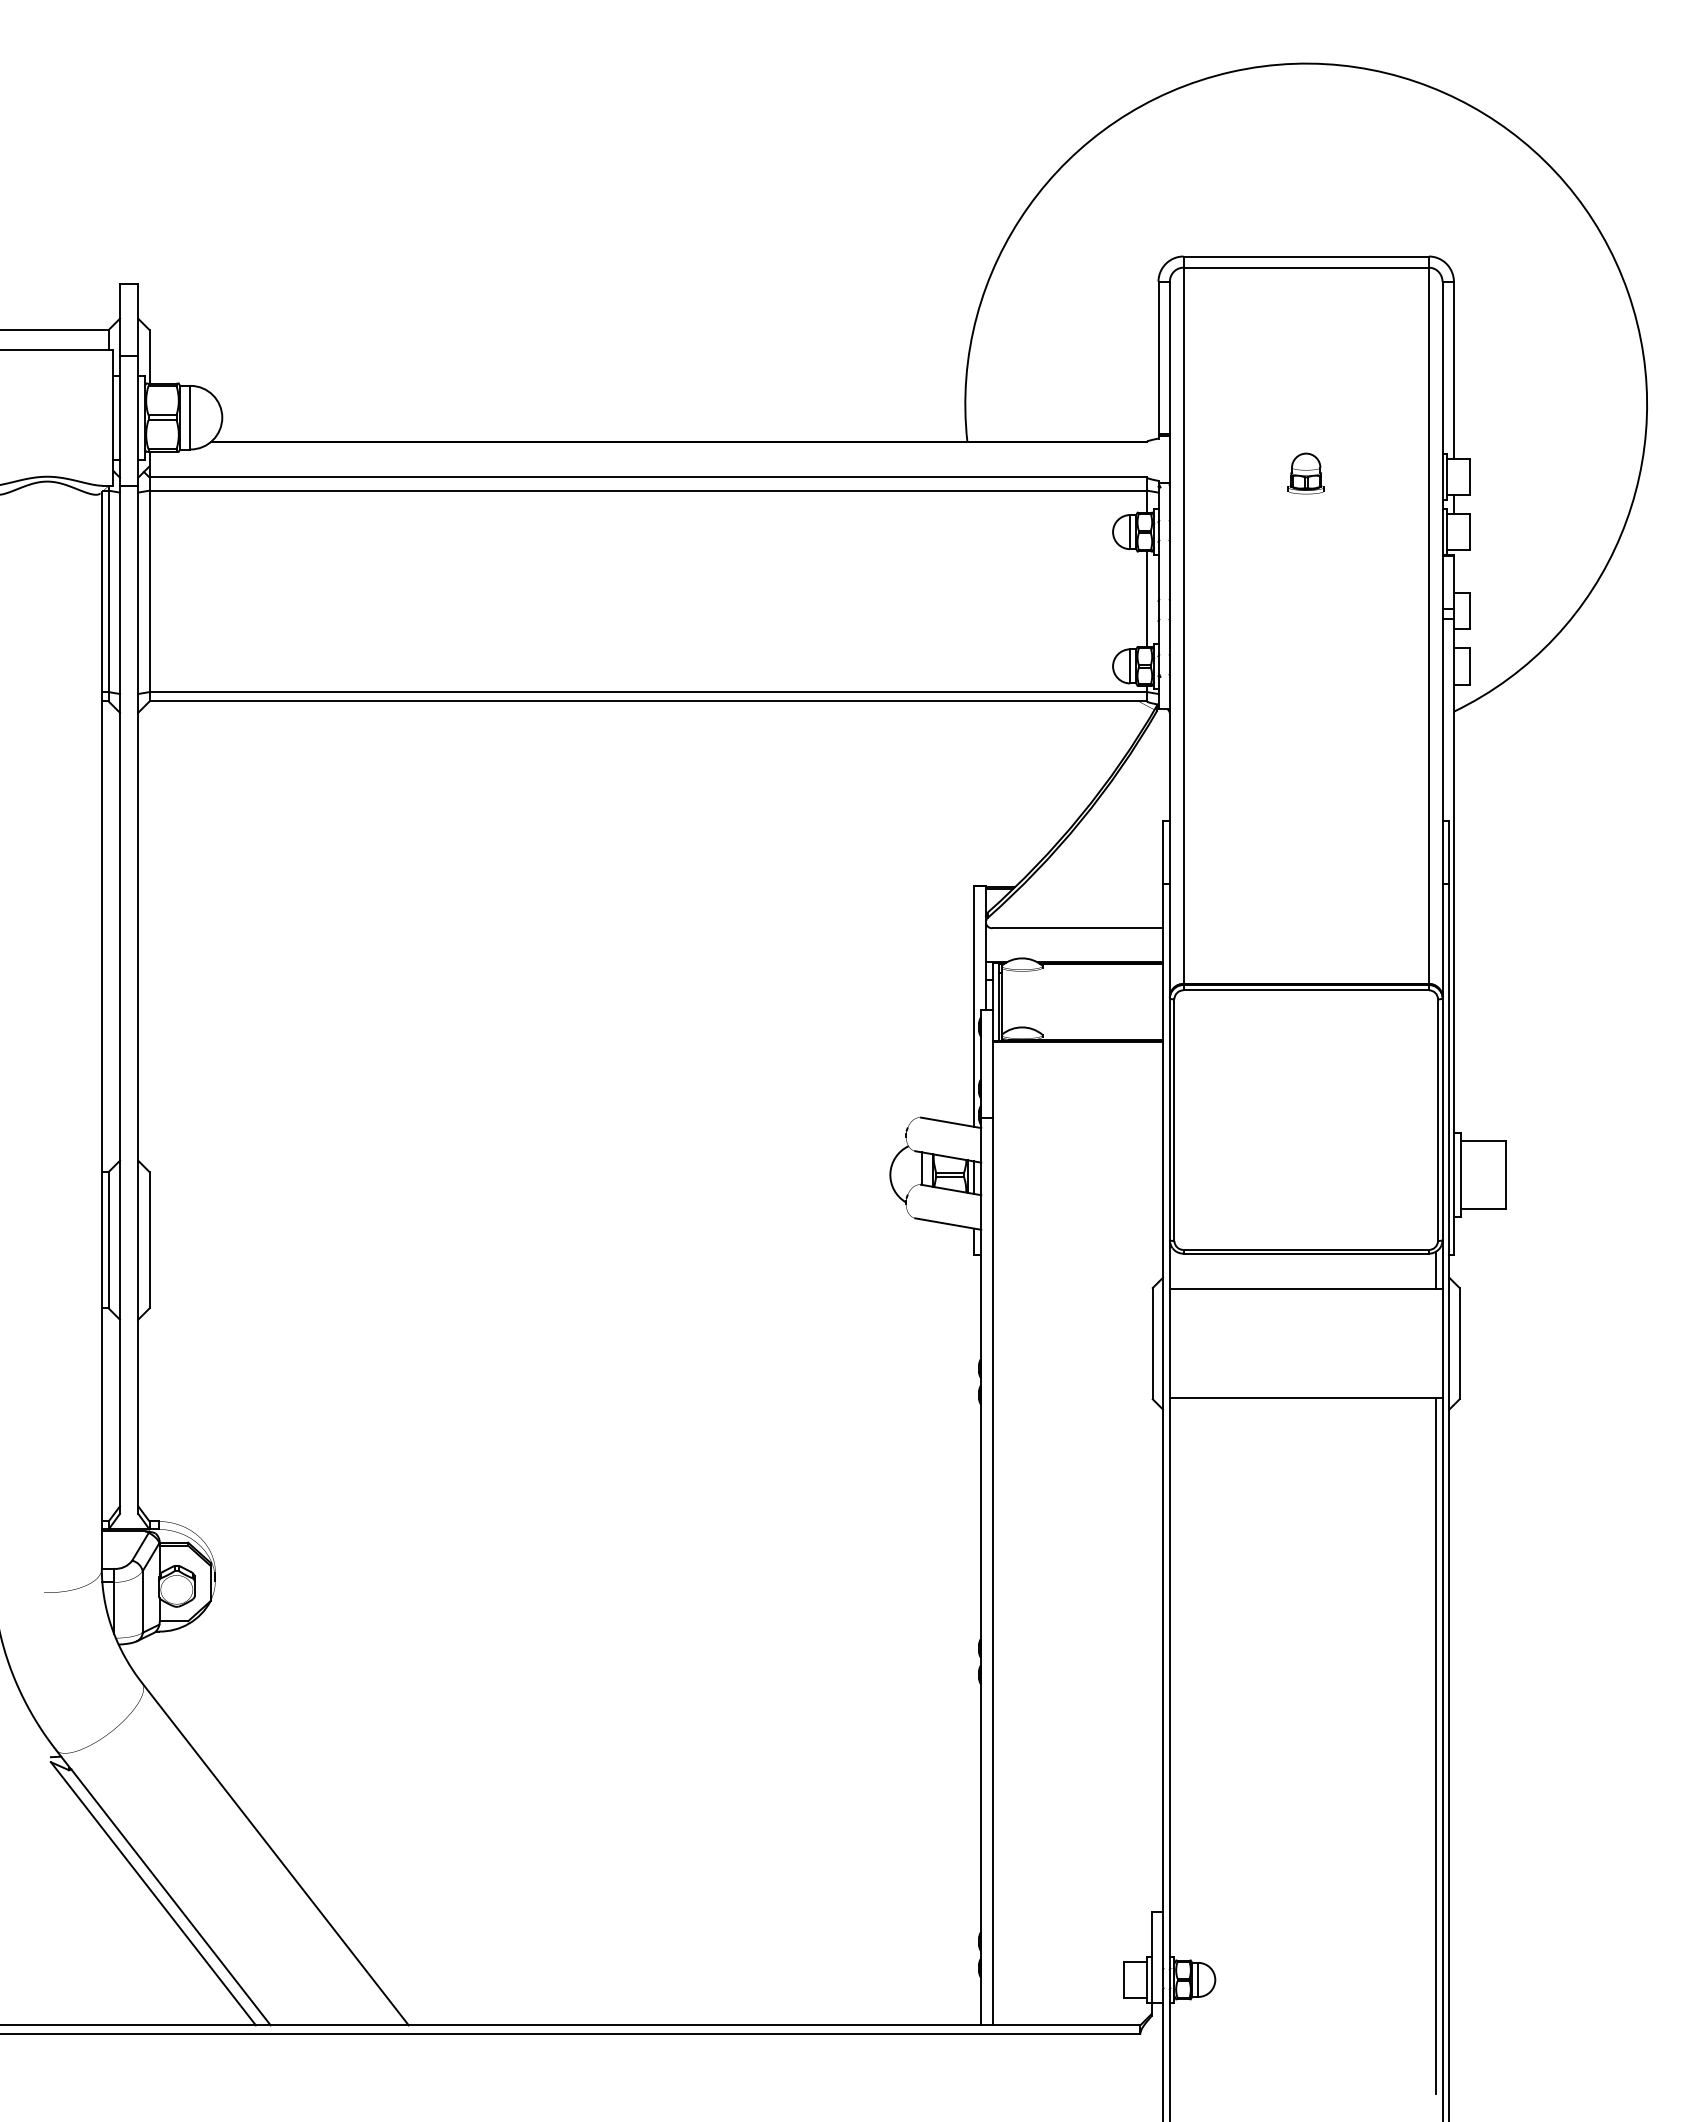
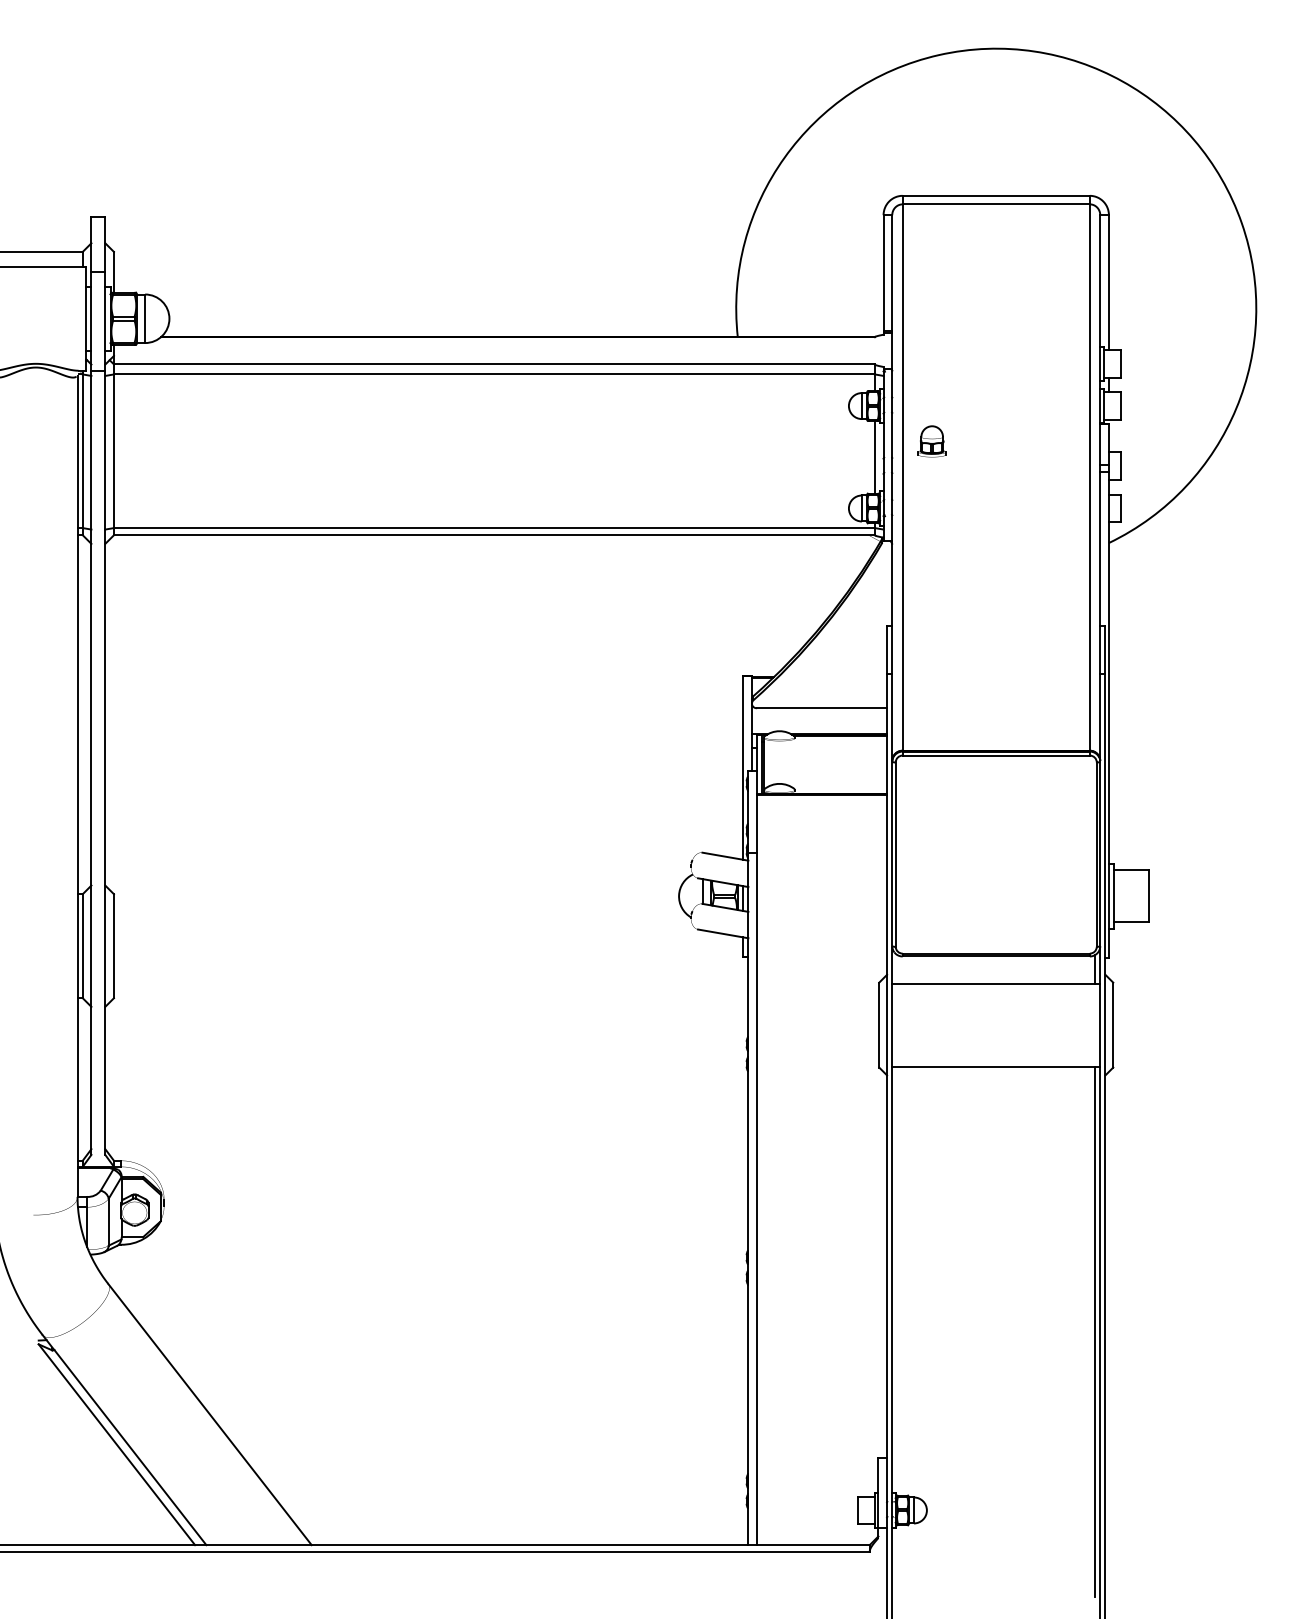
part: (1305, 473) -> (931, 441), moved

